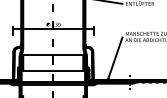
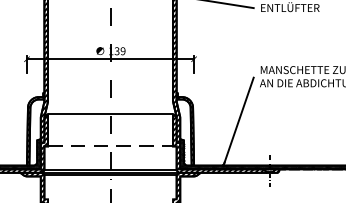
line: (53, 70) -> (110, 146), solid -> dashed

